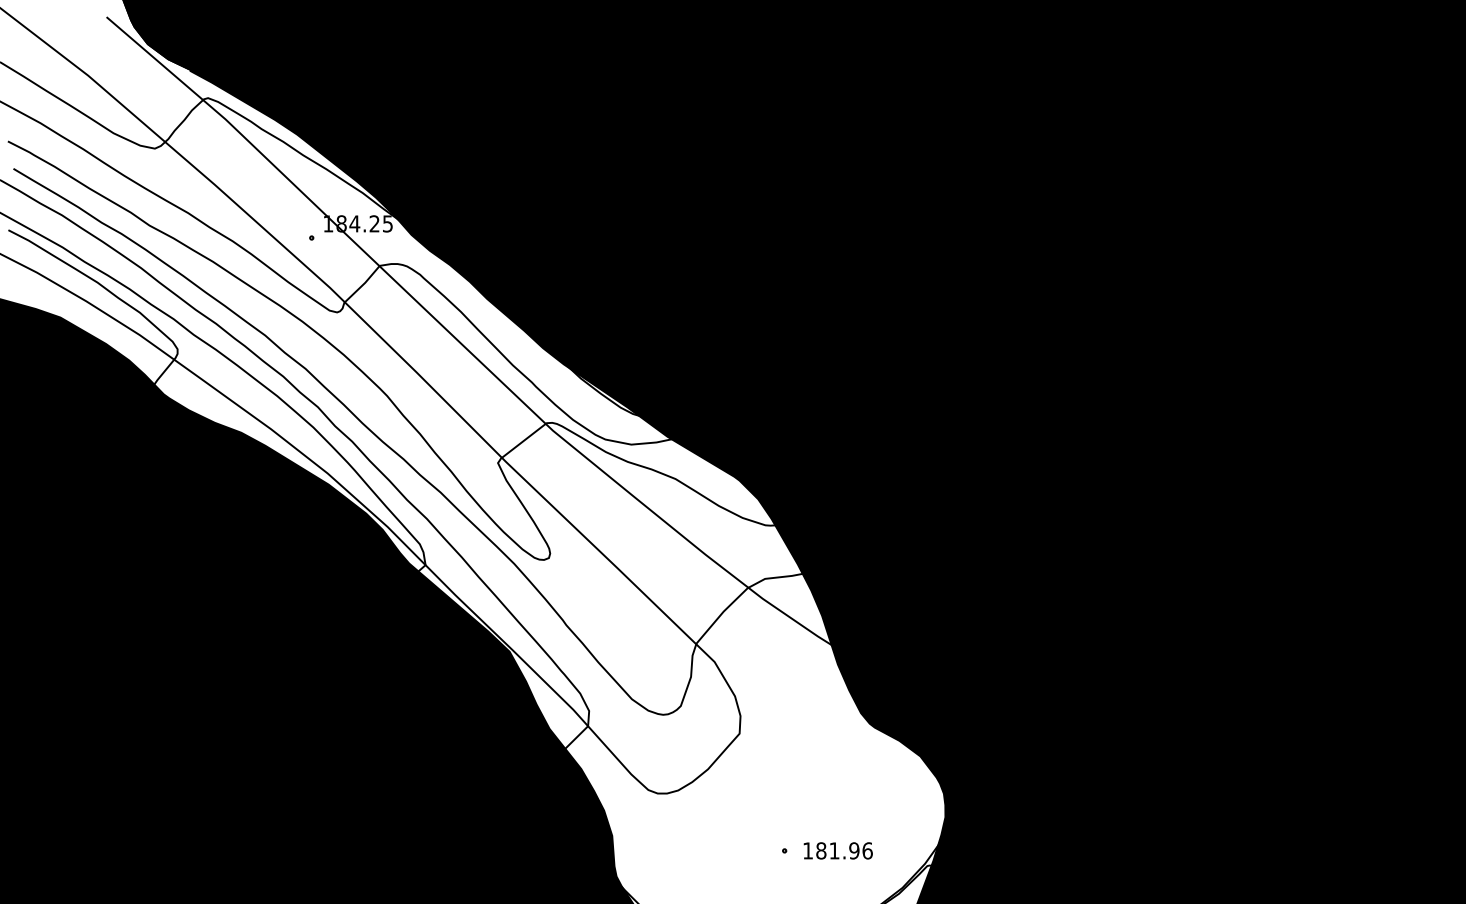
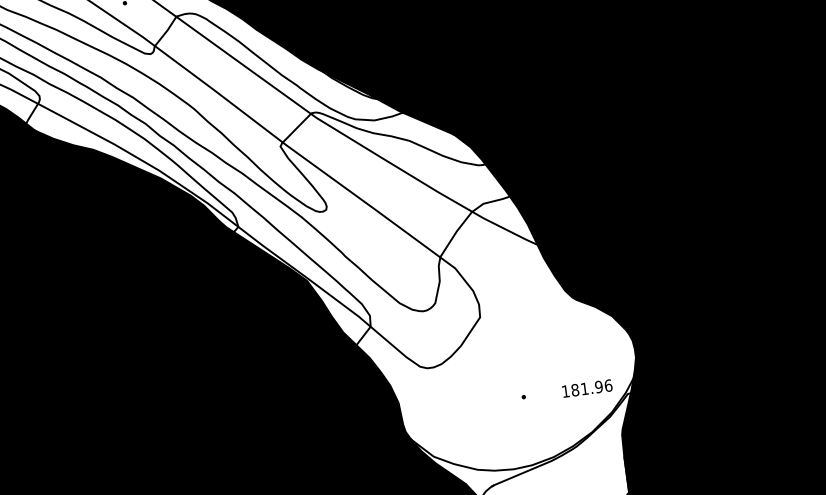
text: (837, 850) -> (586, 388), moved

